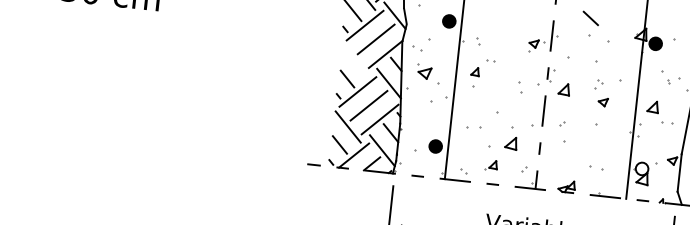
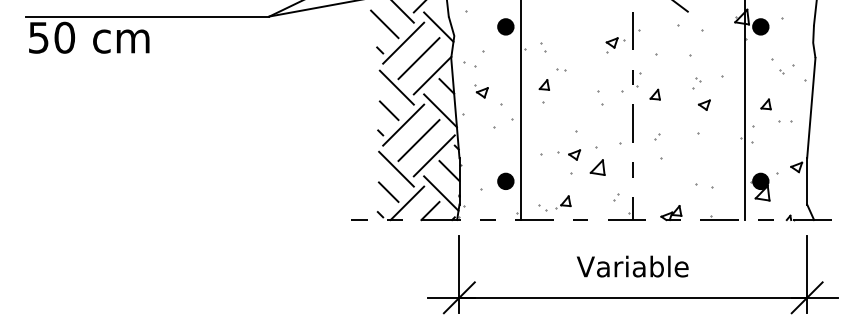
line: (355, 60) -> (396, 87), added
part: (423, 71) -> (481, 91), size x0.71
part: (563, 89) -> (654, 94), size x0.71
part: (652, 107) -> (765, 104), size x0.71
part: (493, 130) -> (574, 154), added
part: (491, 165) -> (563, 202), moved
fill: (641, 168) -> (760, 181), added

